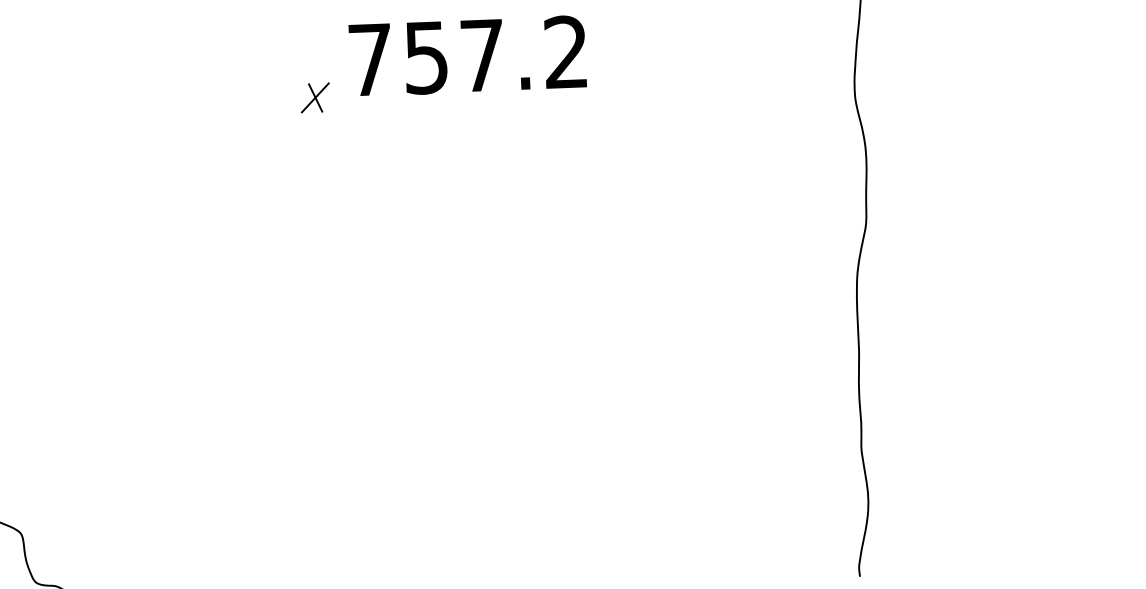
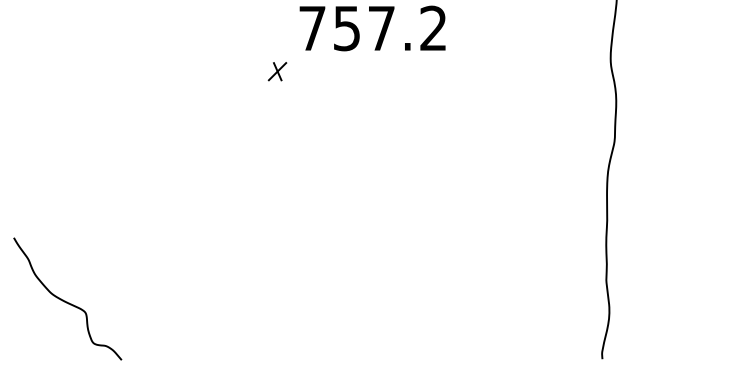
part: (315, 97) -> (277, 71), moved

